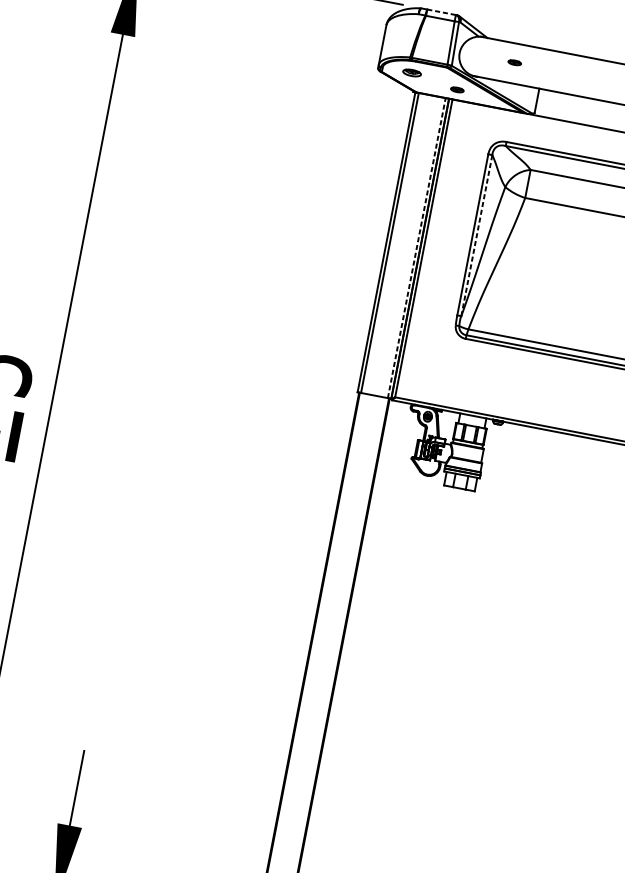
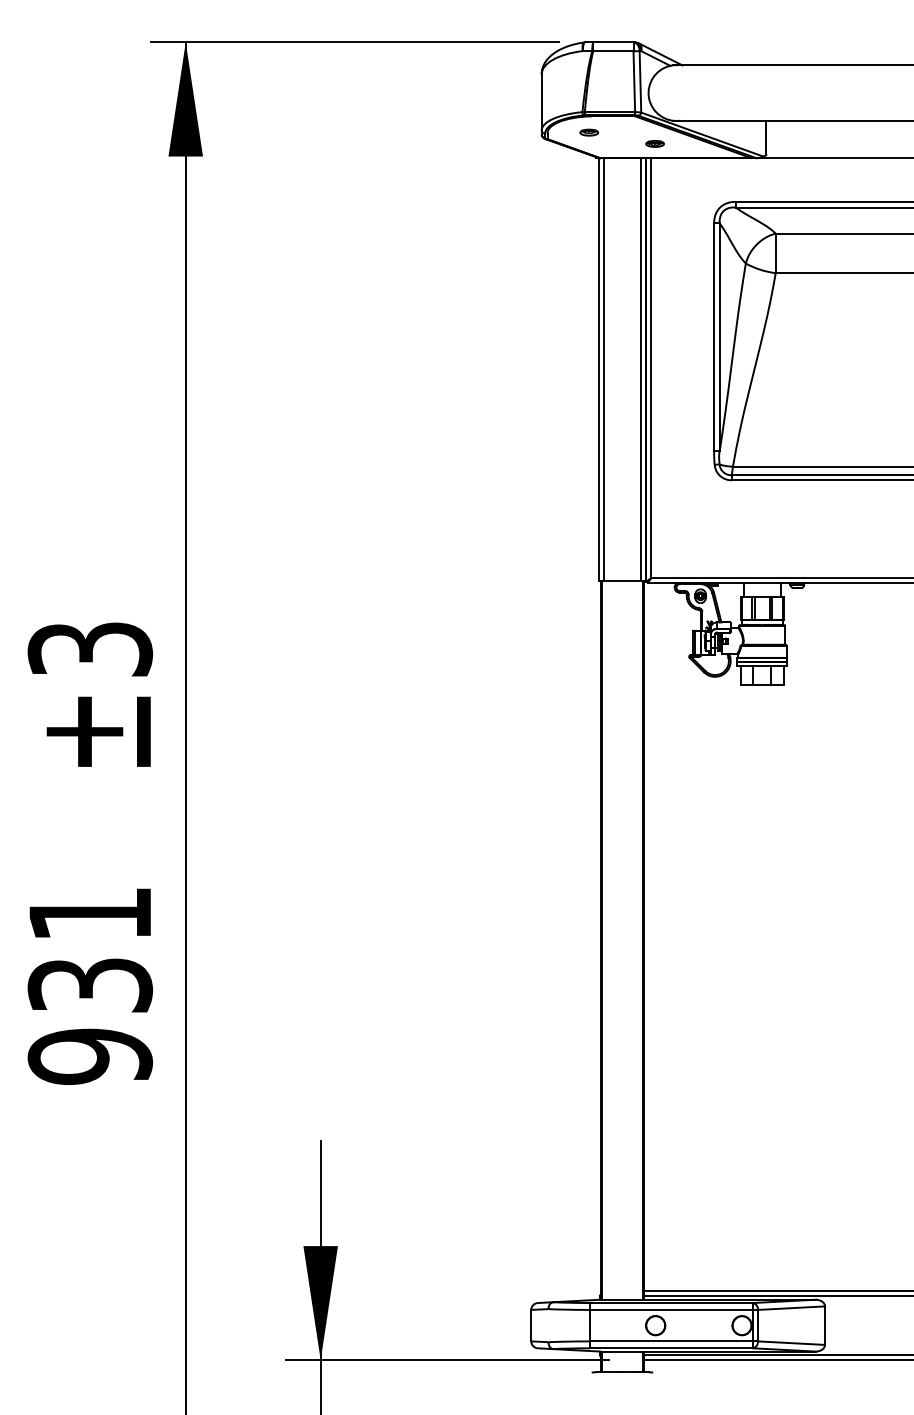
line: (441, 12) -> (613, 42), dashed -> solid
part: (514, 62) -> (725, 91), removed
part: (412, 72) -> (589, 132), size x0.71
line: (476, 235) -> (719, 337), dashed -> solid
line: (416, 247) -> (641, 369), dashed -> solid

